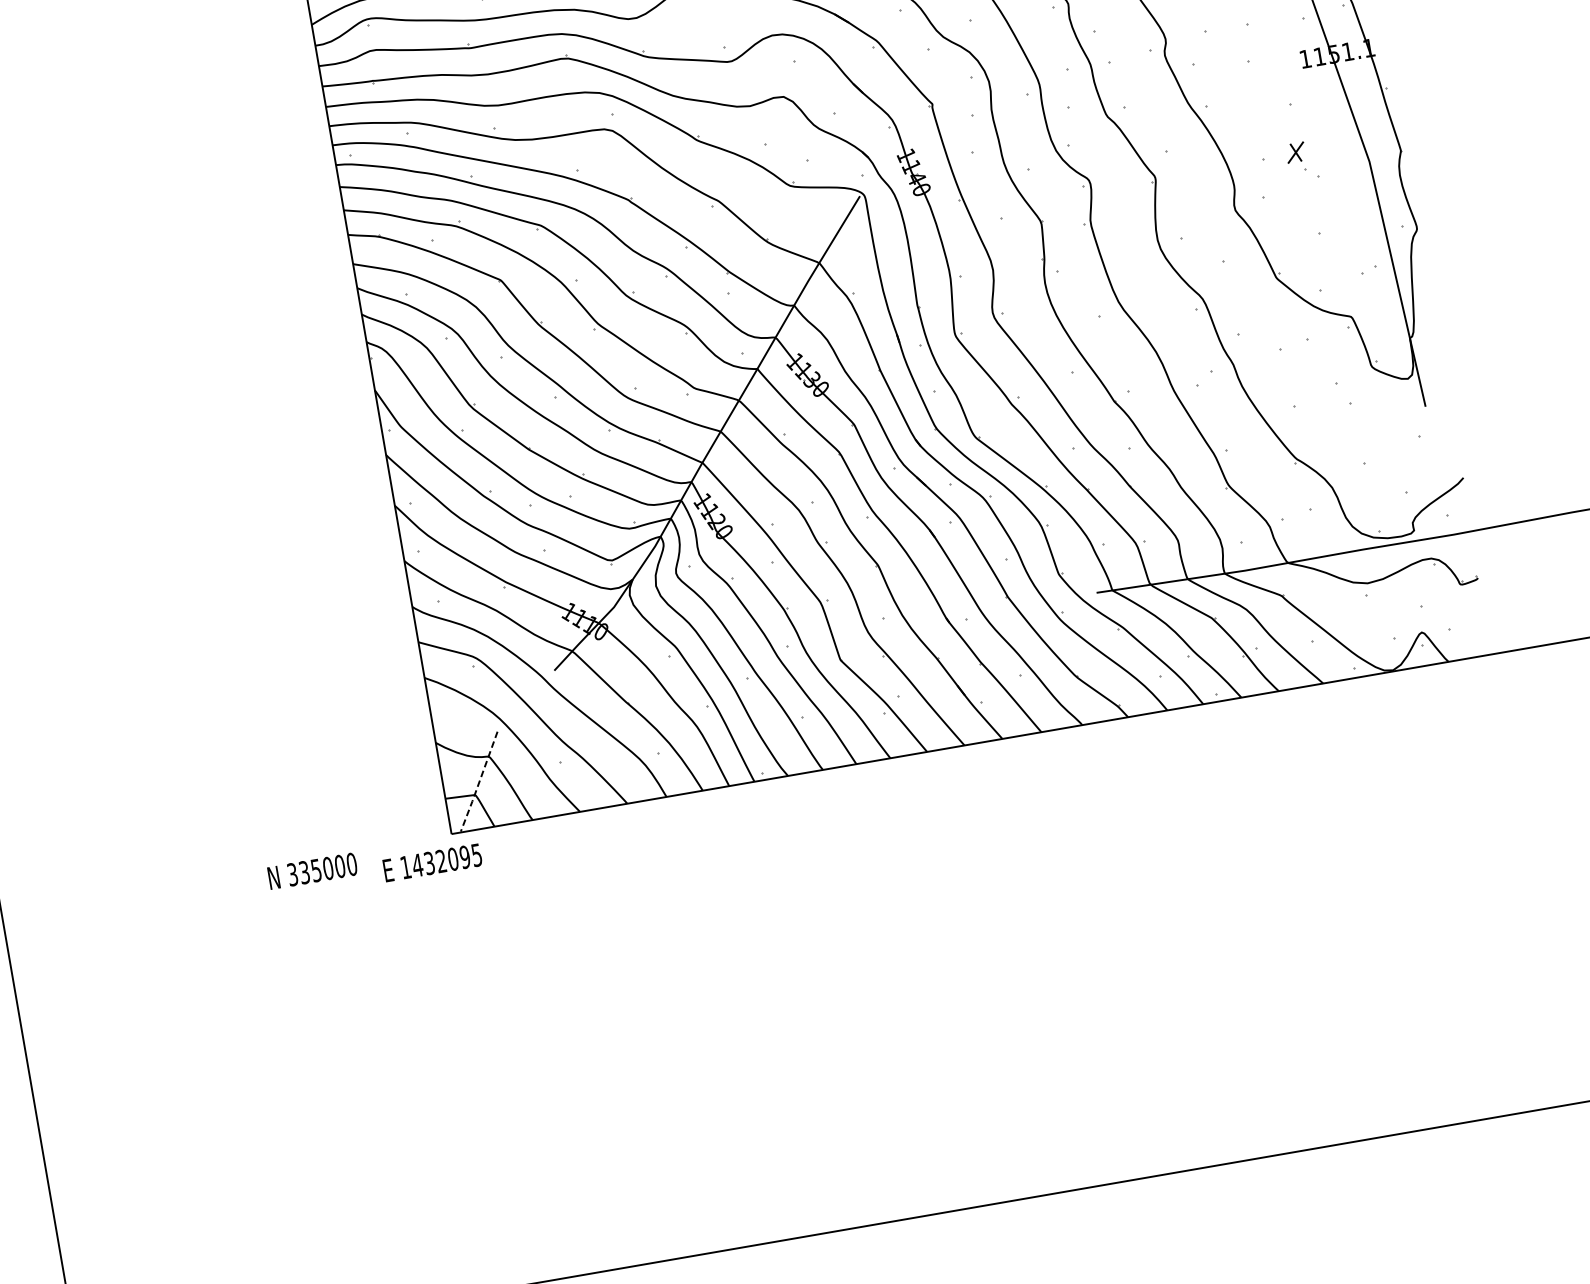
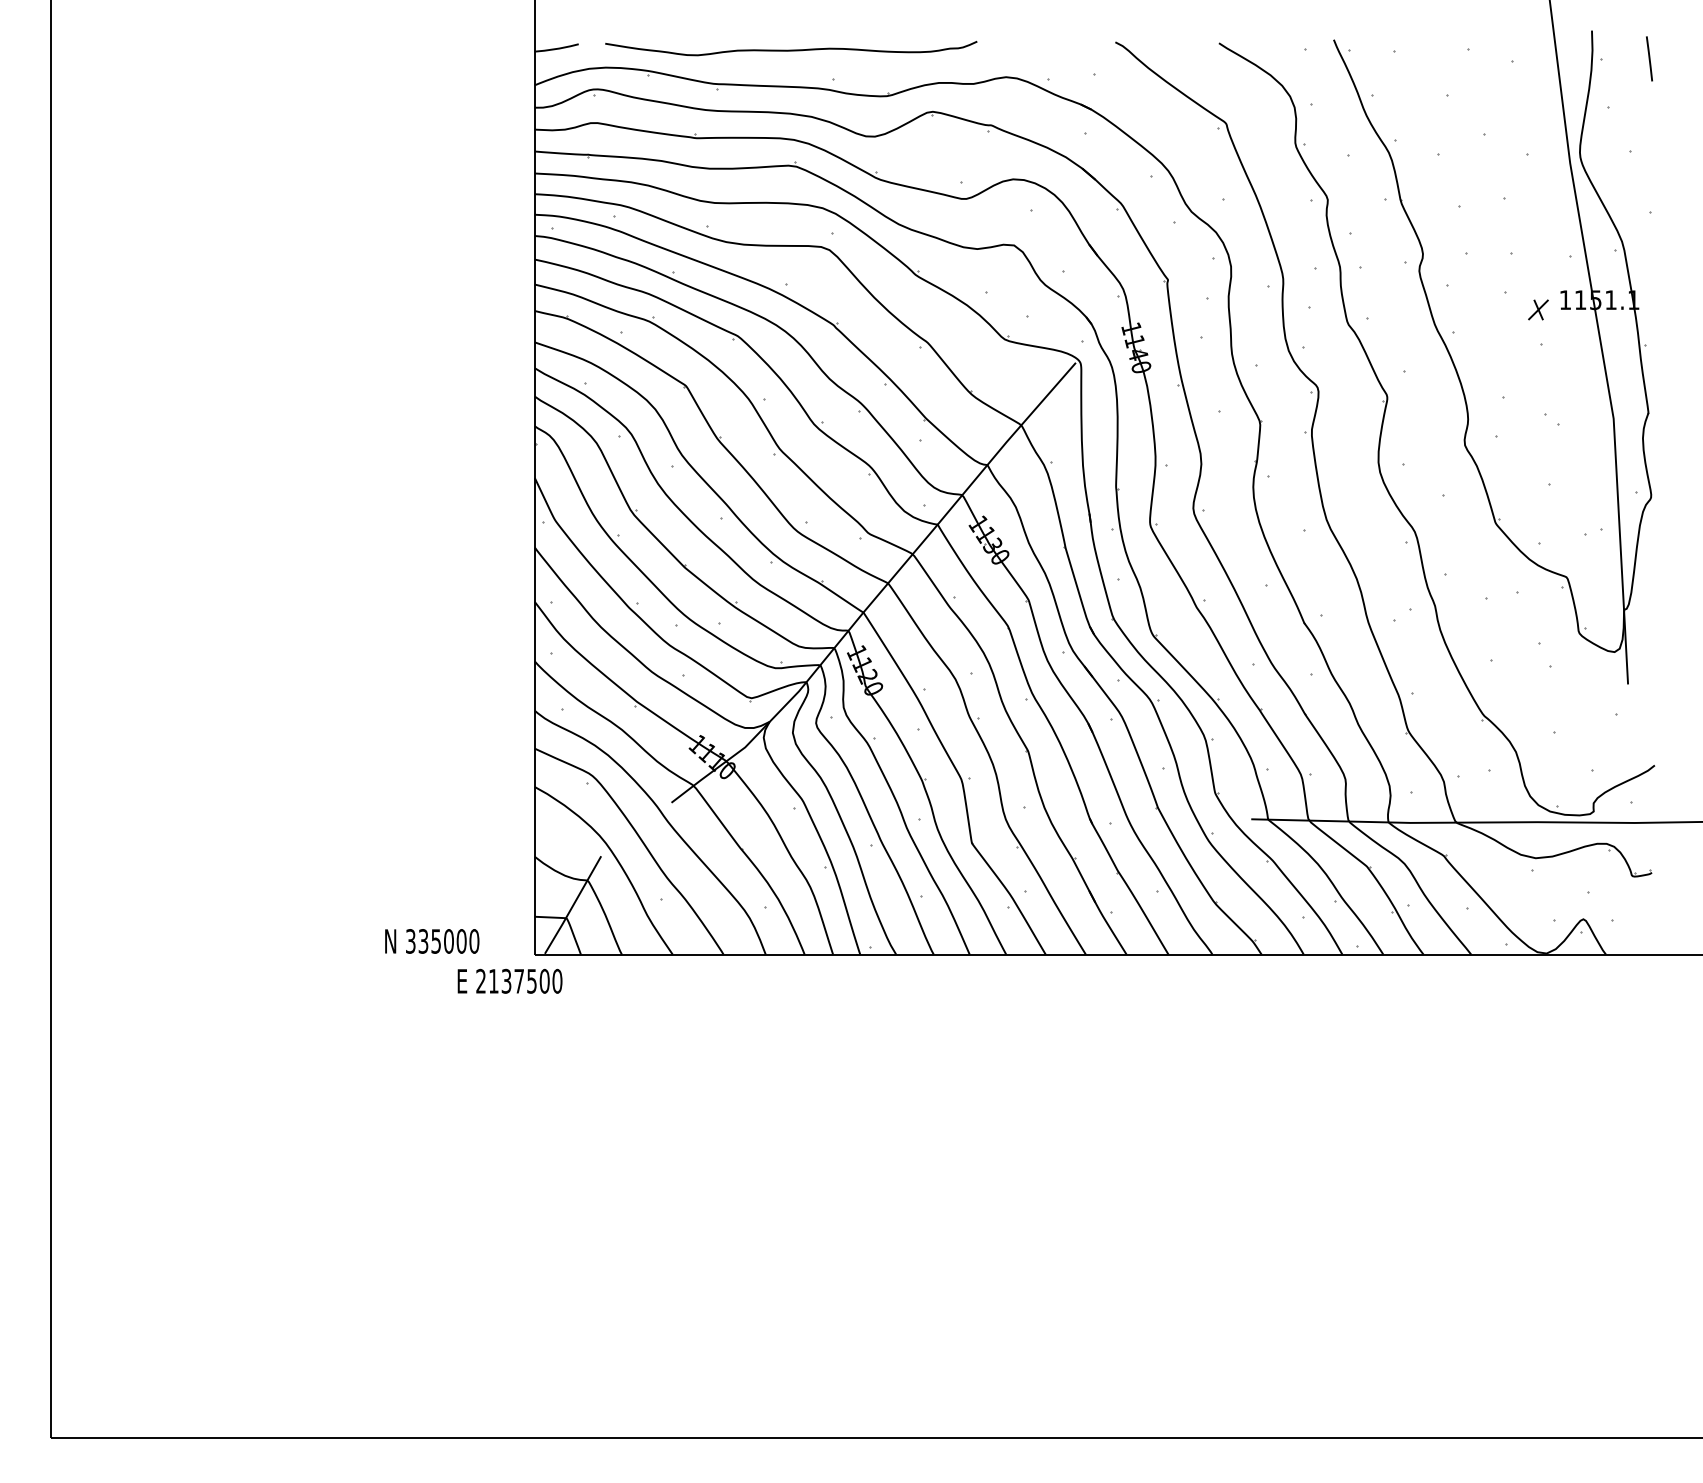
part: (1295, 152) -> (1538, 309), moved
line: (478, 783) -> (572, 906), dashed -> solid
text: (441, 860) -> (519, 980), 1432095 -> 2137500
text: (312, 871) -> (432, 941), moved

